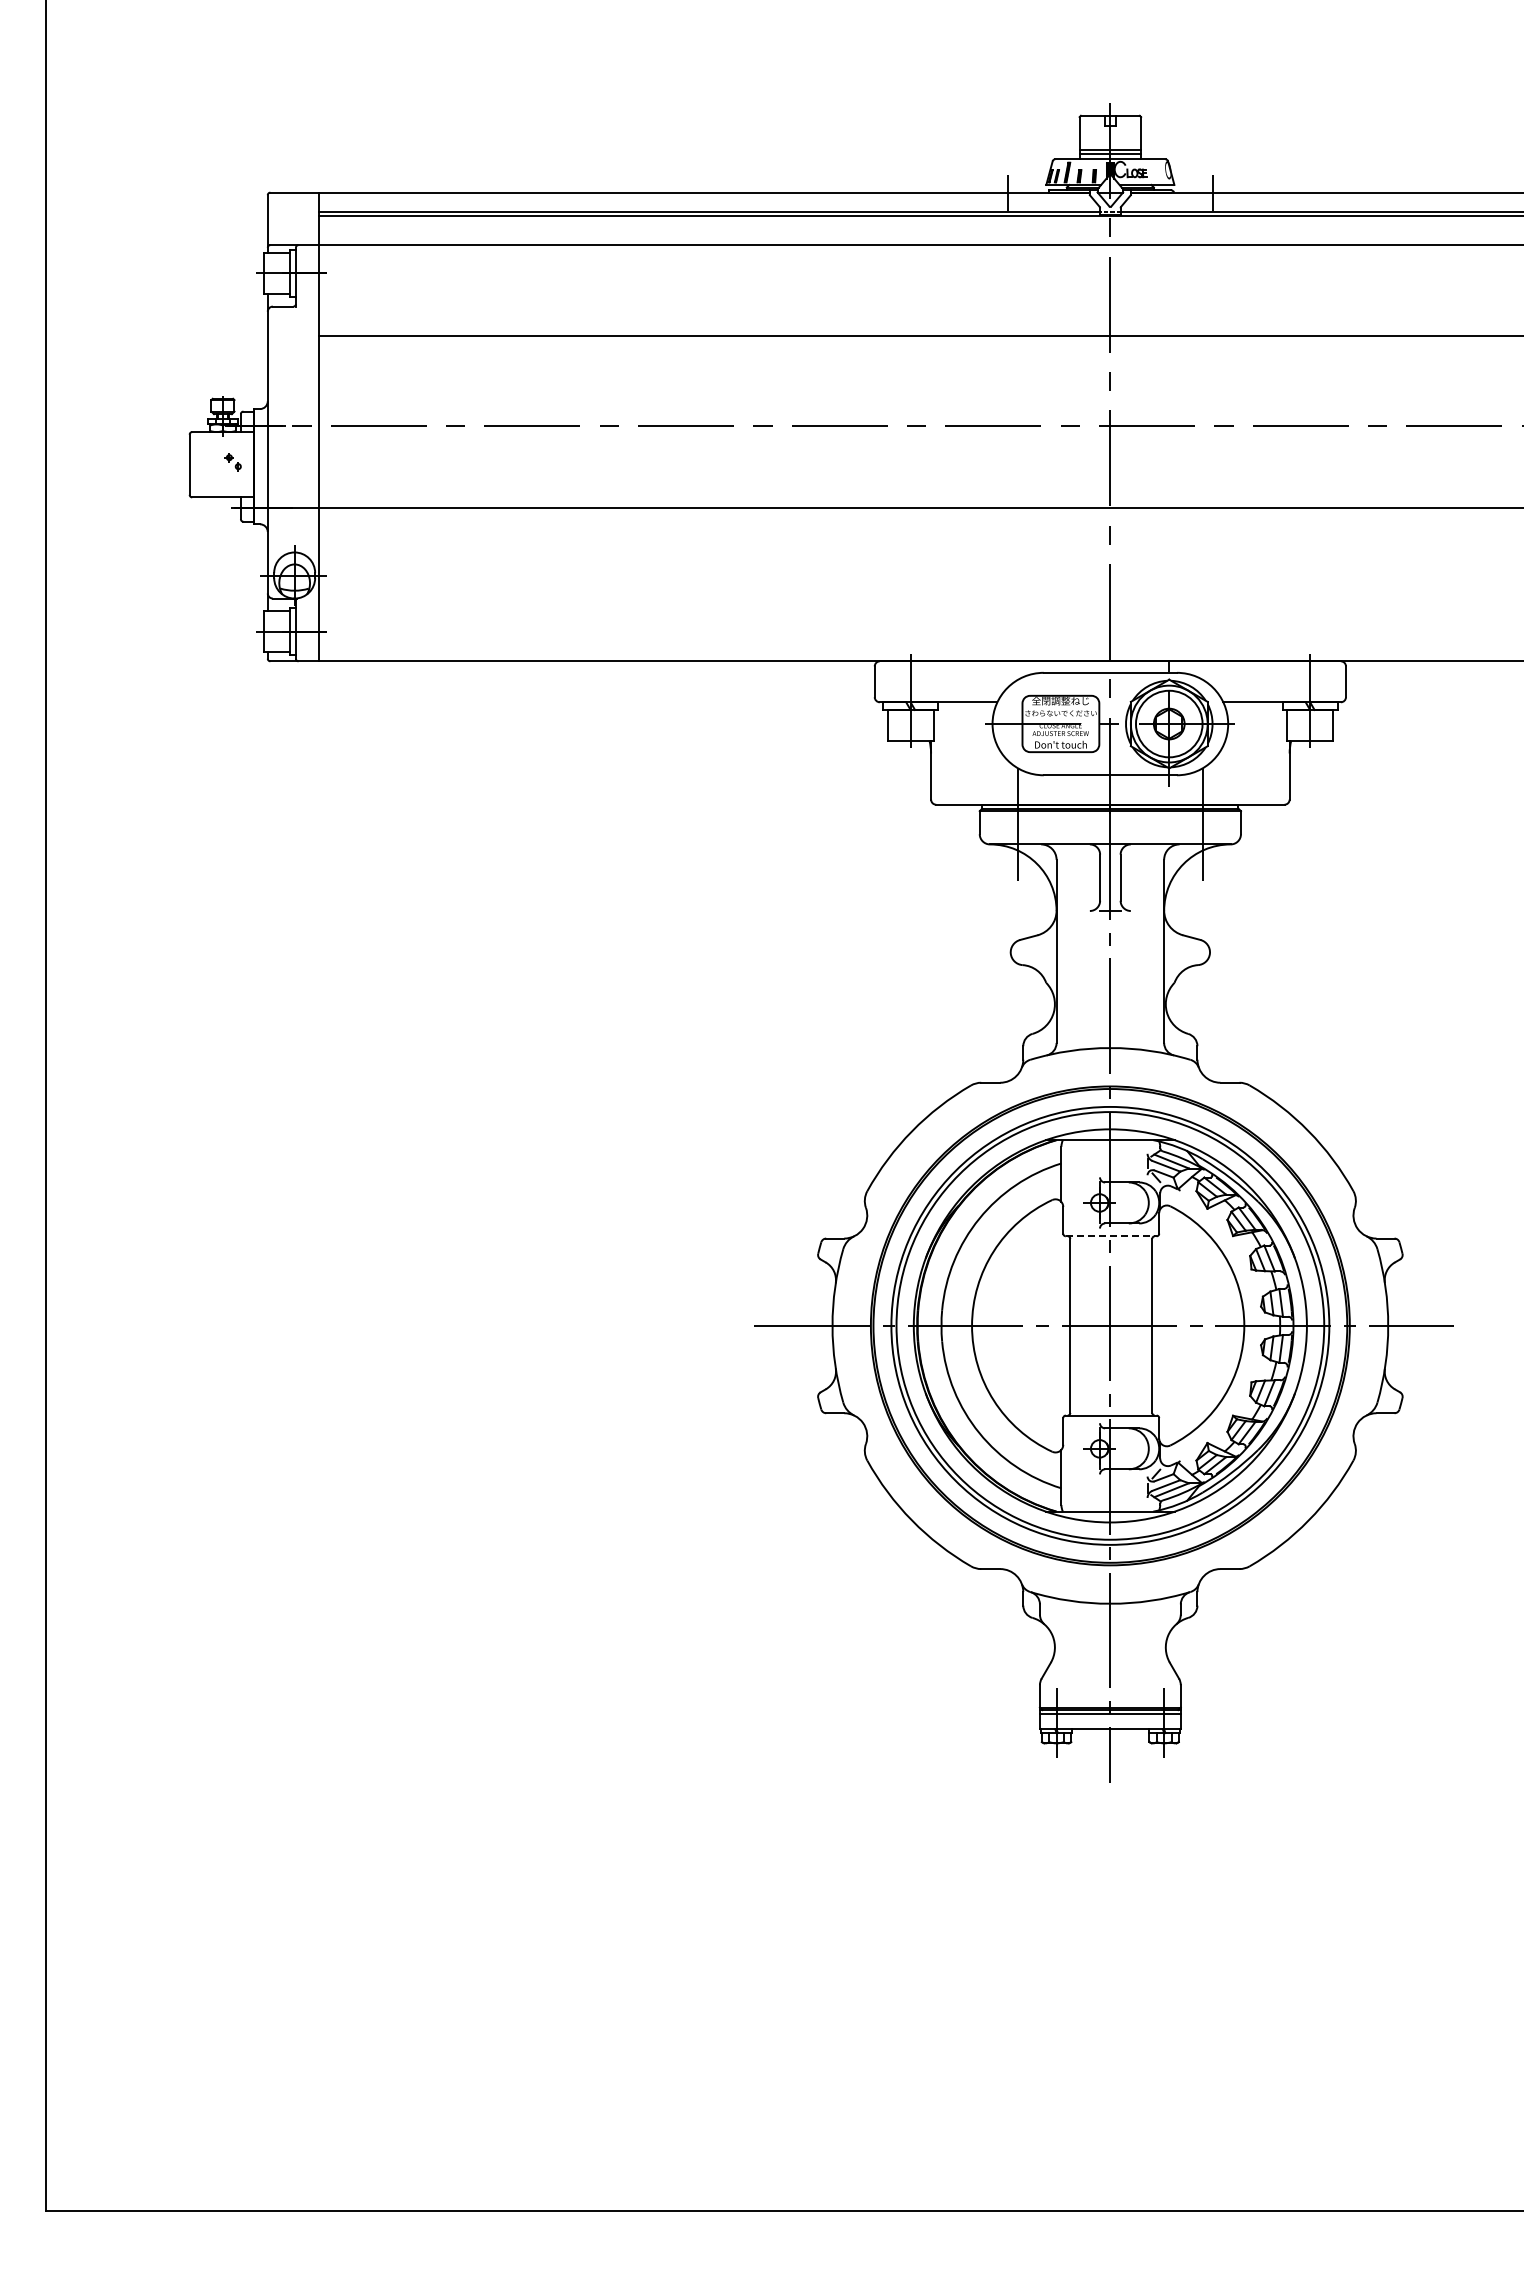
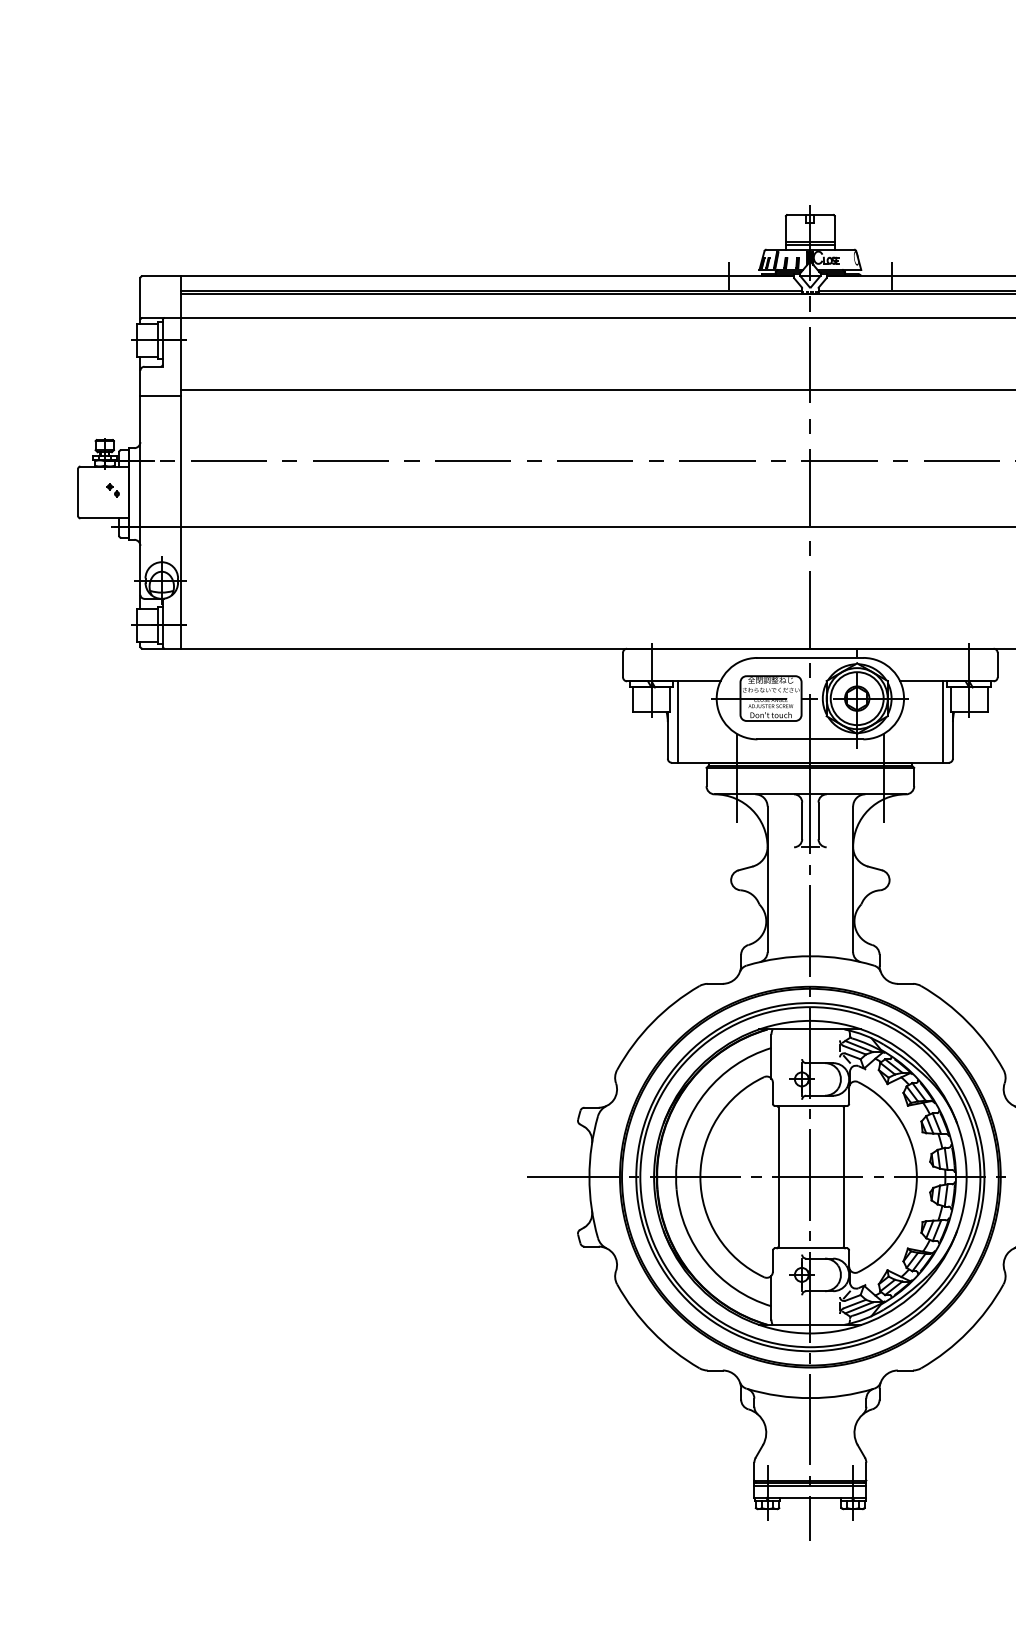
line: (293, 342) -> (160, 395), added
line: (943, 753) -> (677, 722), added
line: (1277, 753) -> (943, 722), added
line: (1111, 1236) -> (811, 1106), dashed -> solid

